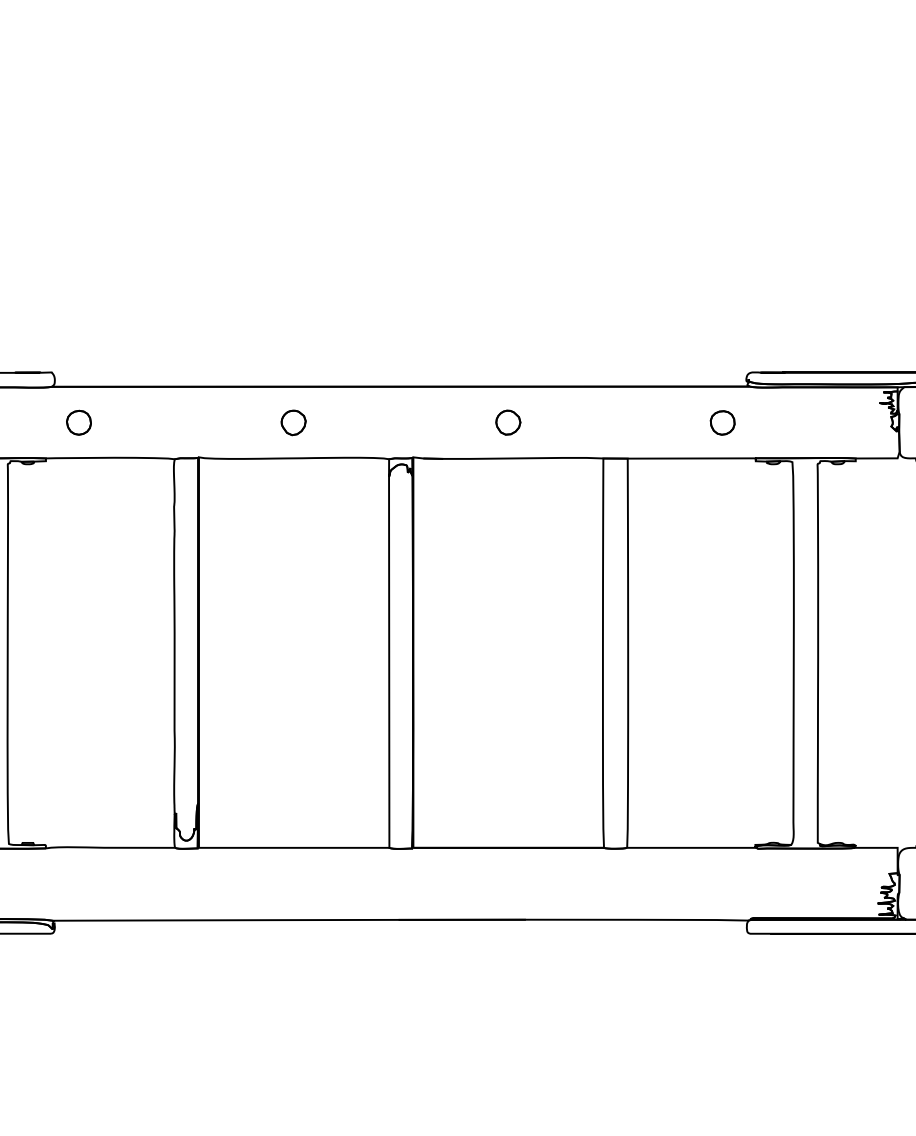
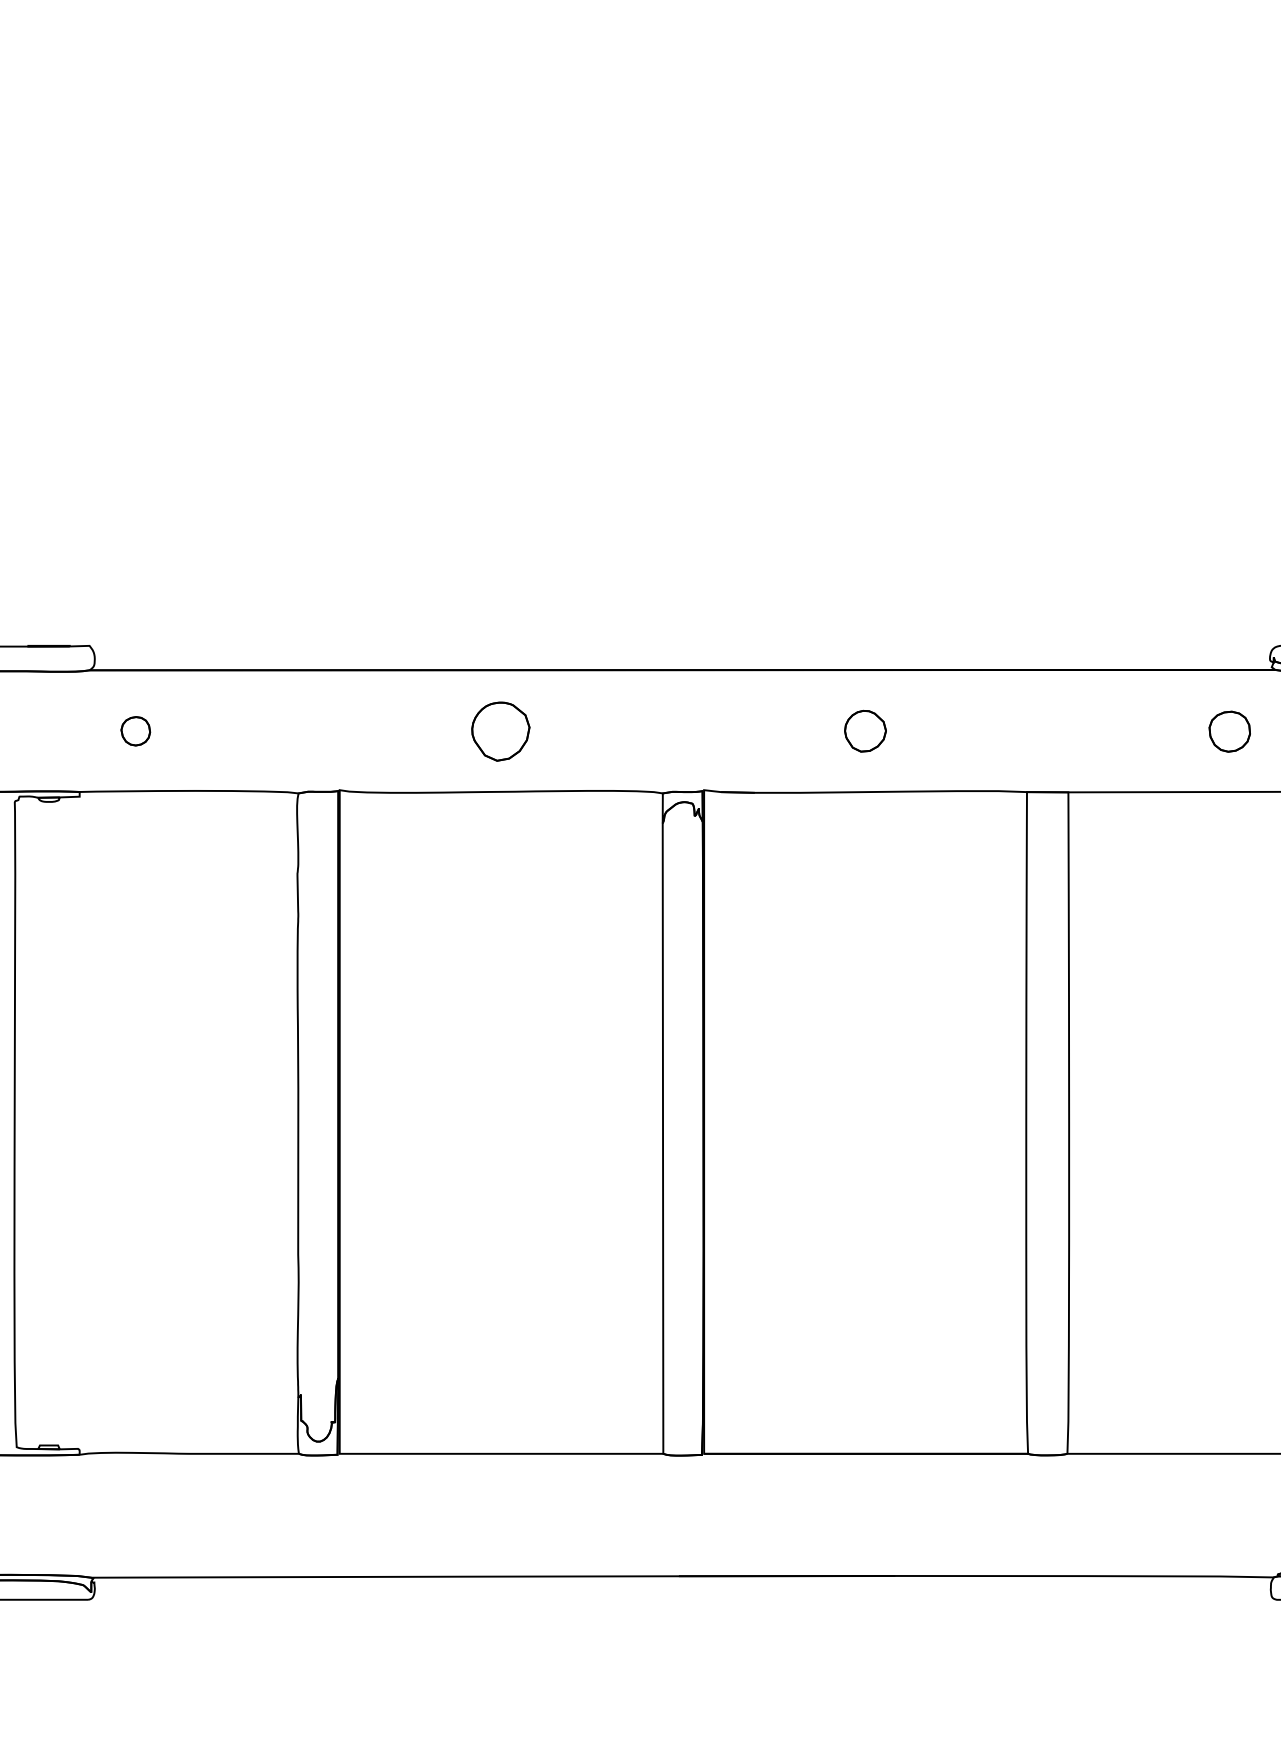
part: (78, 422) -> (134, 730), size x0.7
part: (293, 422) -> (500, 730), size x1.4

